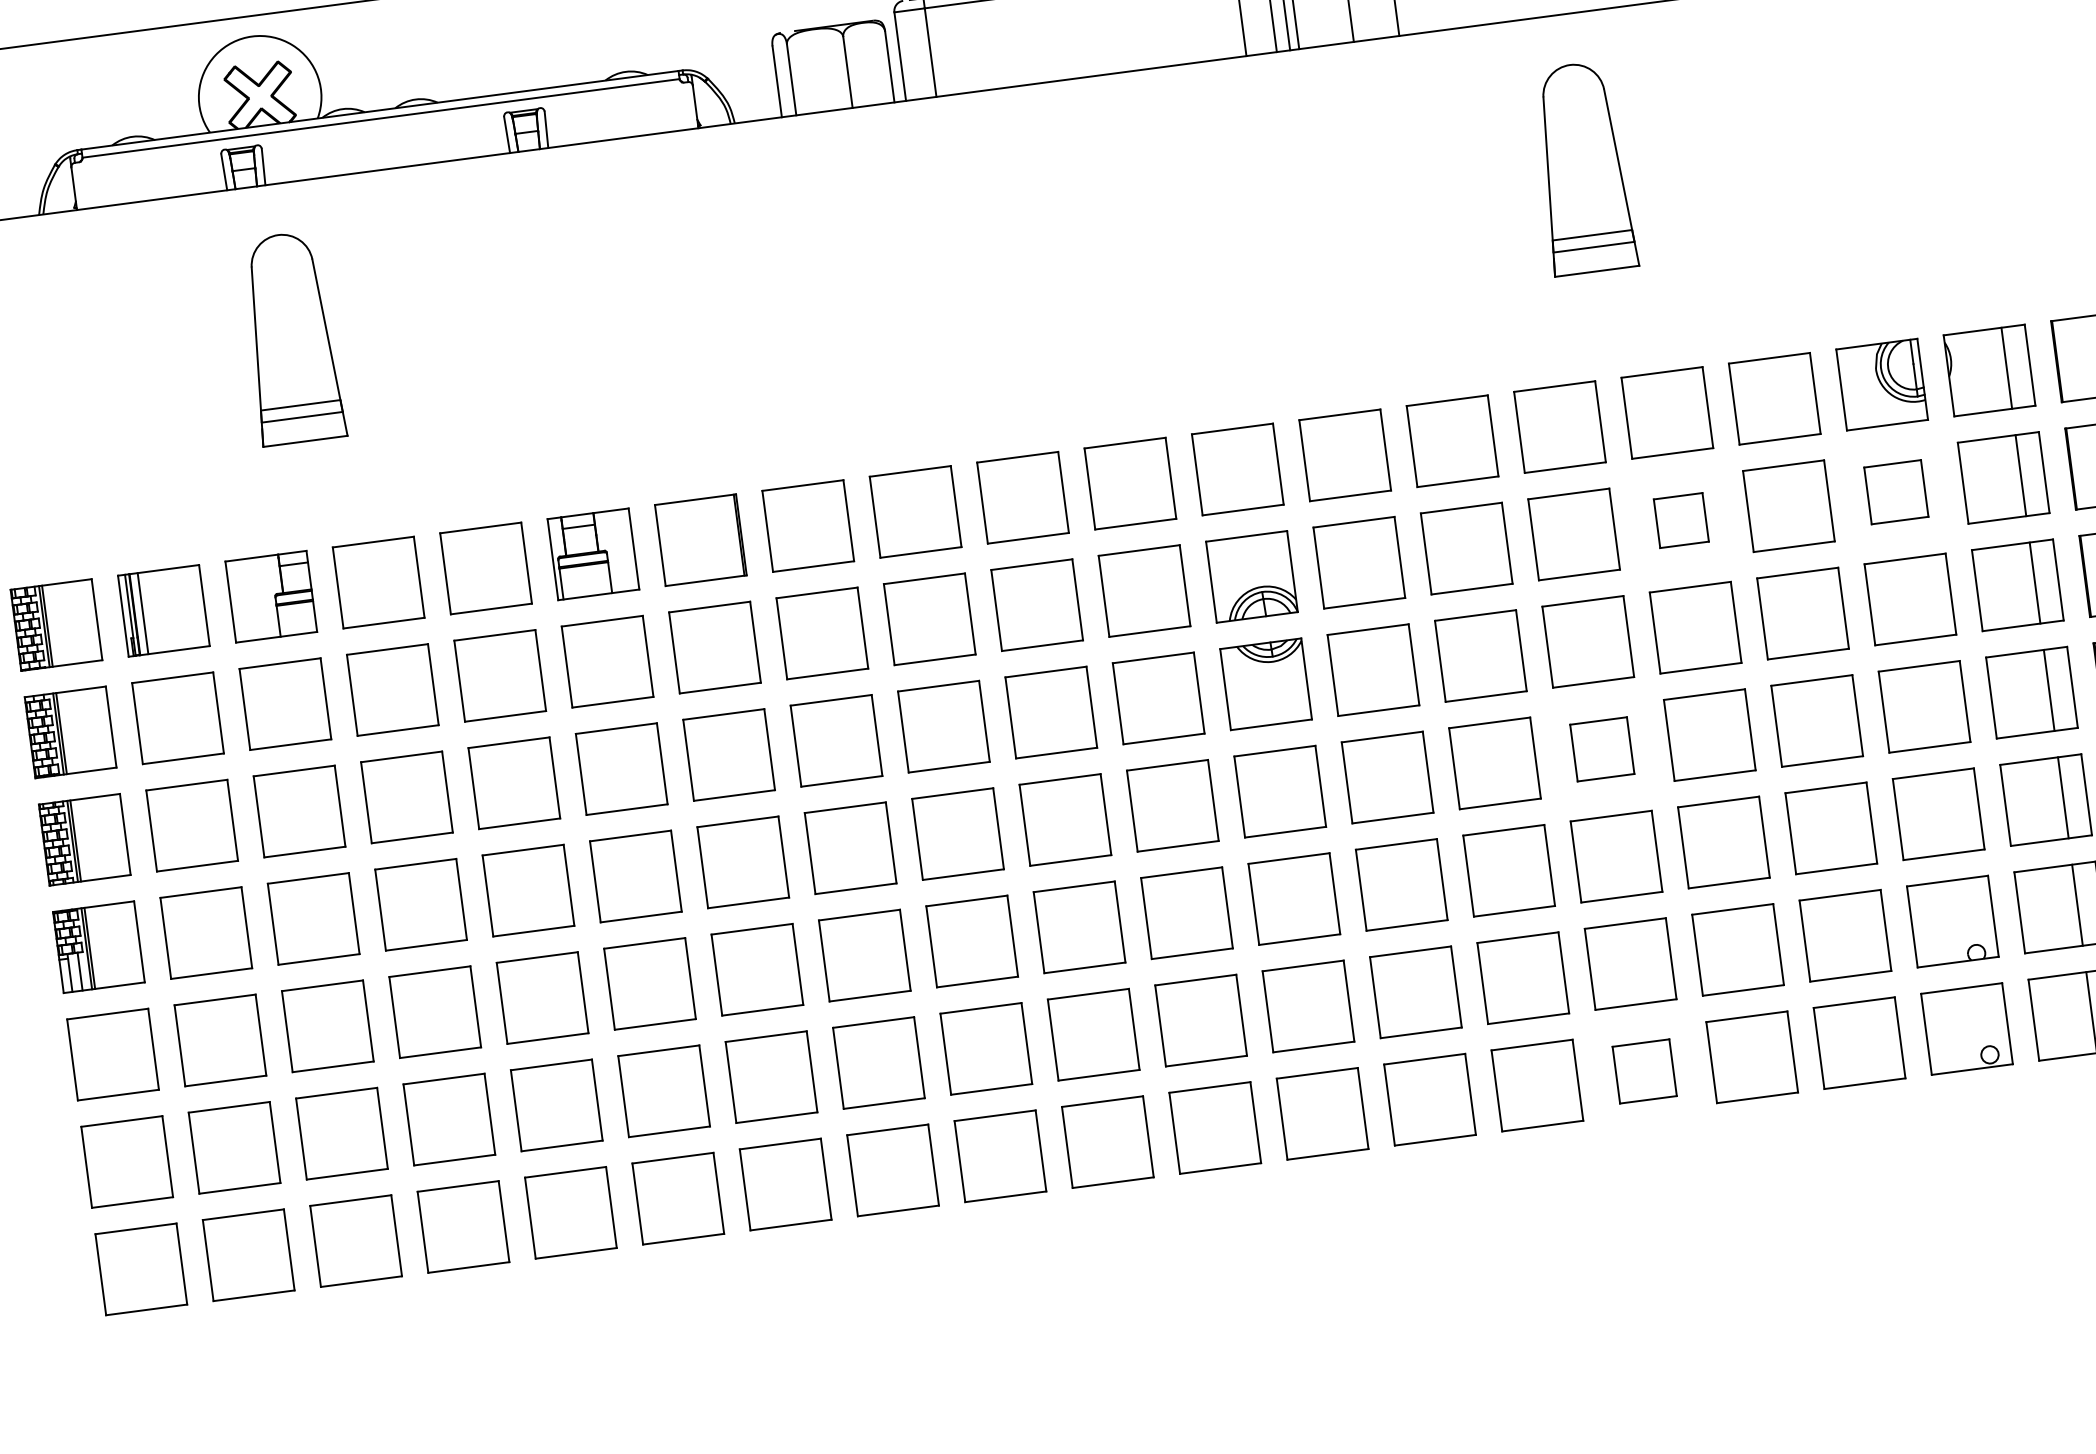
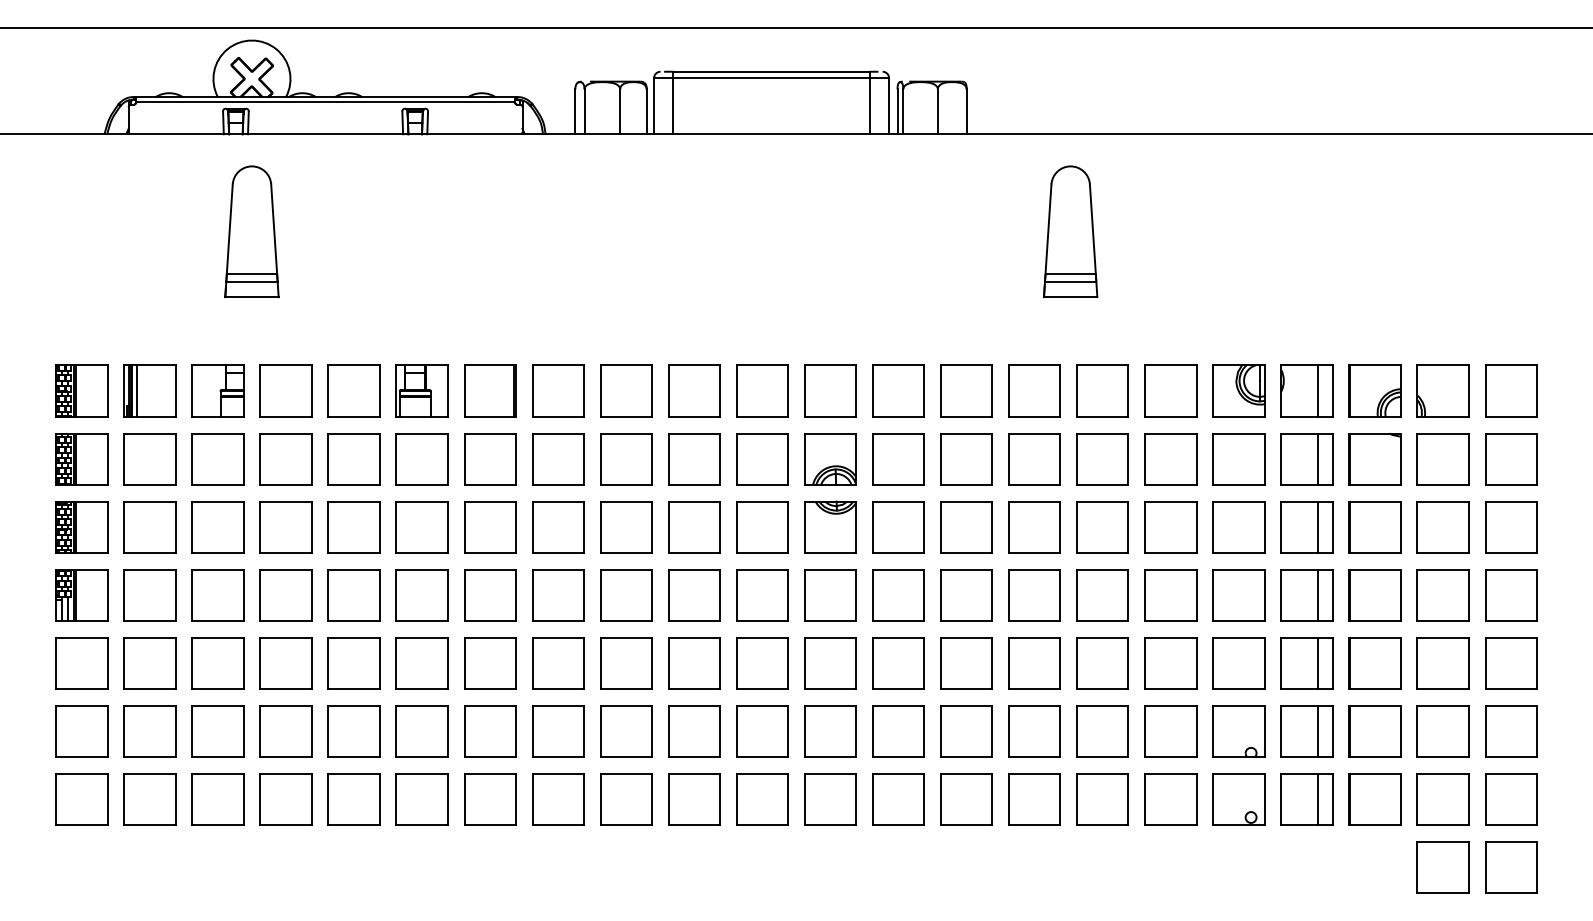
part: (1895, 492) -> (1238, 459), size x1.43
part: (1681, 520) -> (1102, 459), size x1.67
part: (1602, 749) -> (1034, 595), size x1.43
part: (1644, 1071) -> (1034, 799), size x1.43

